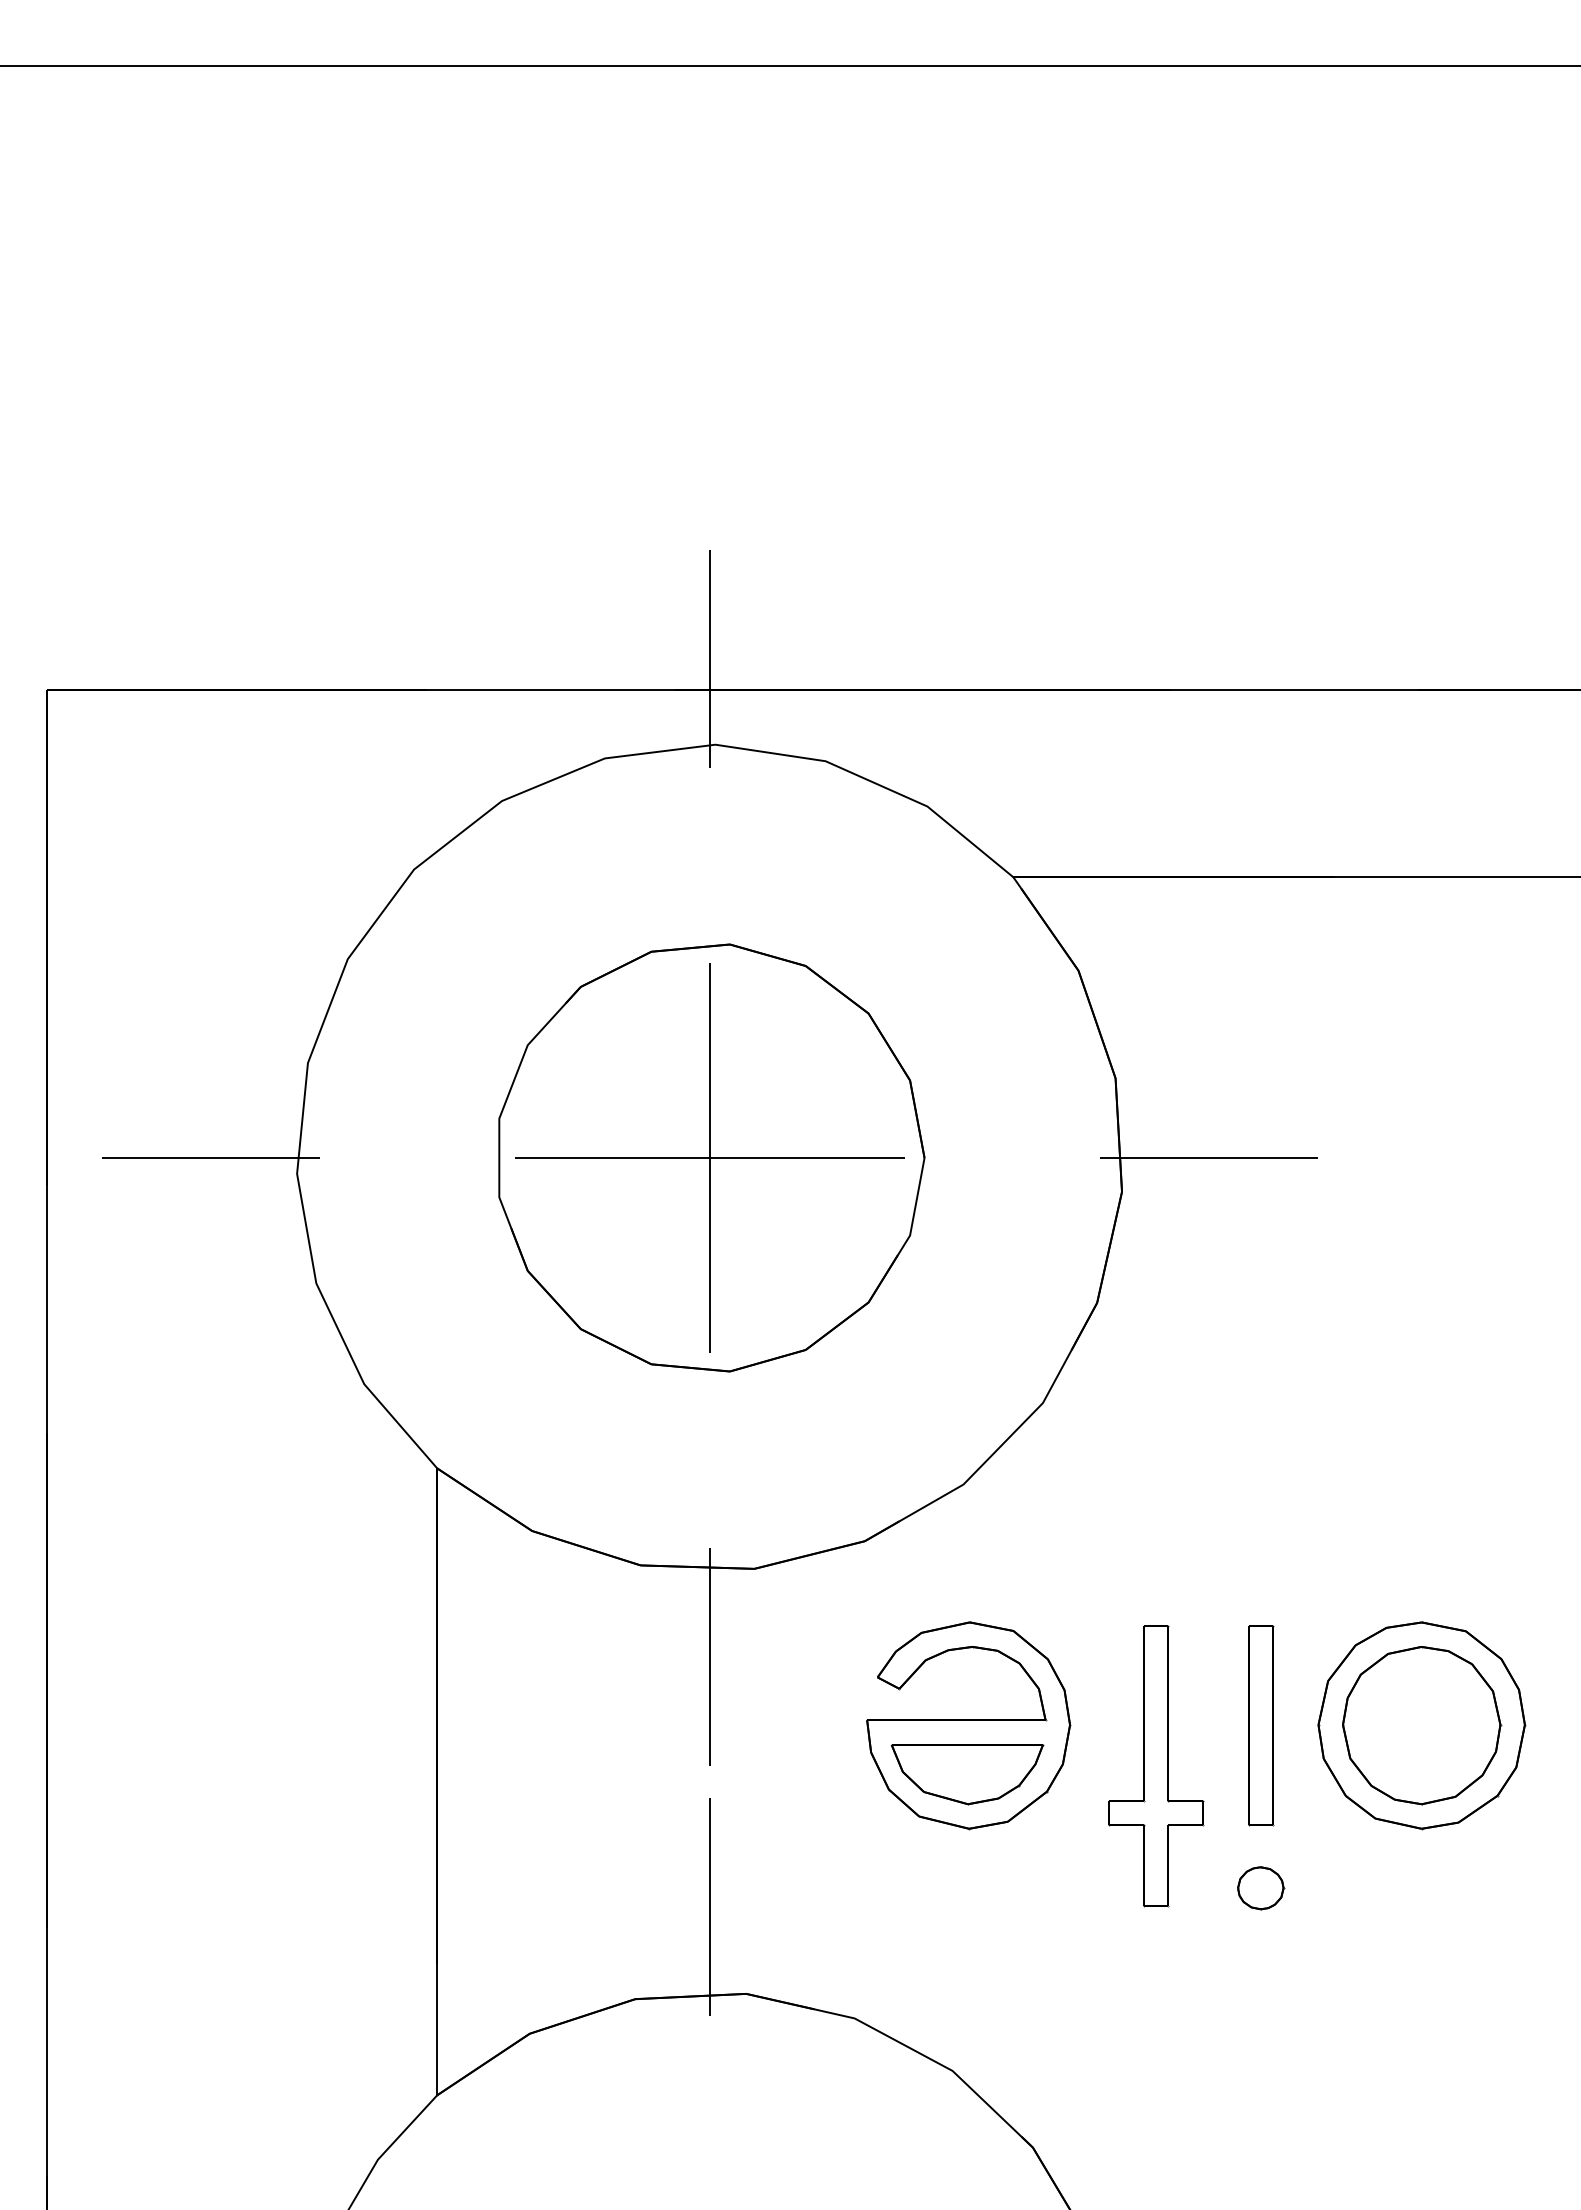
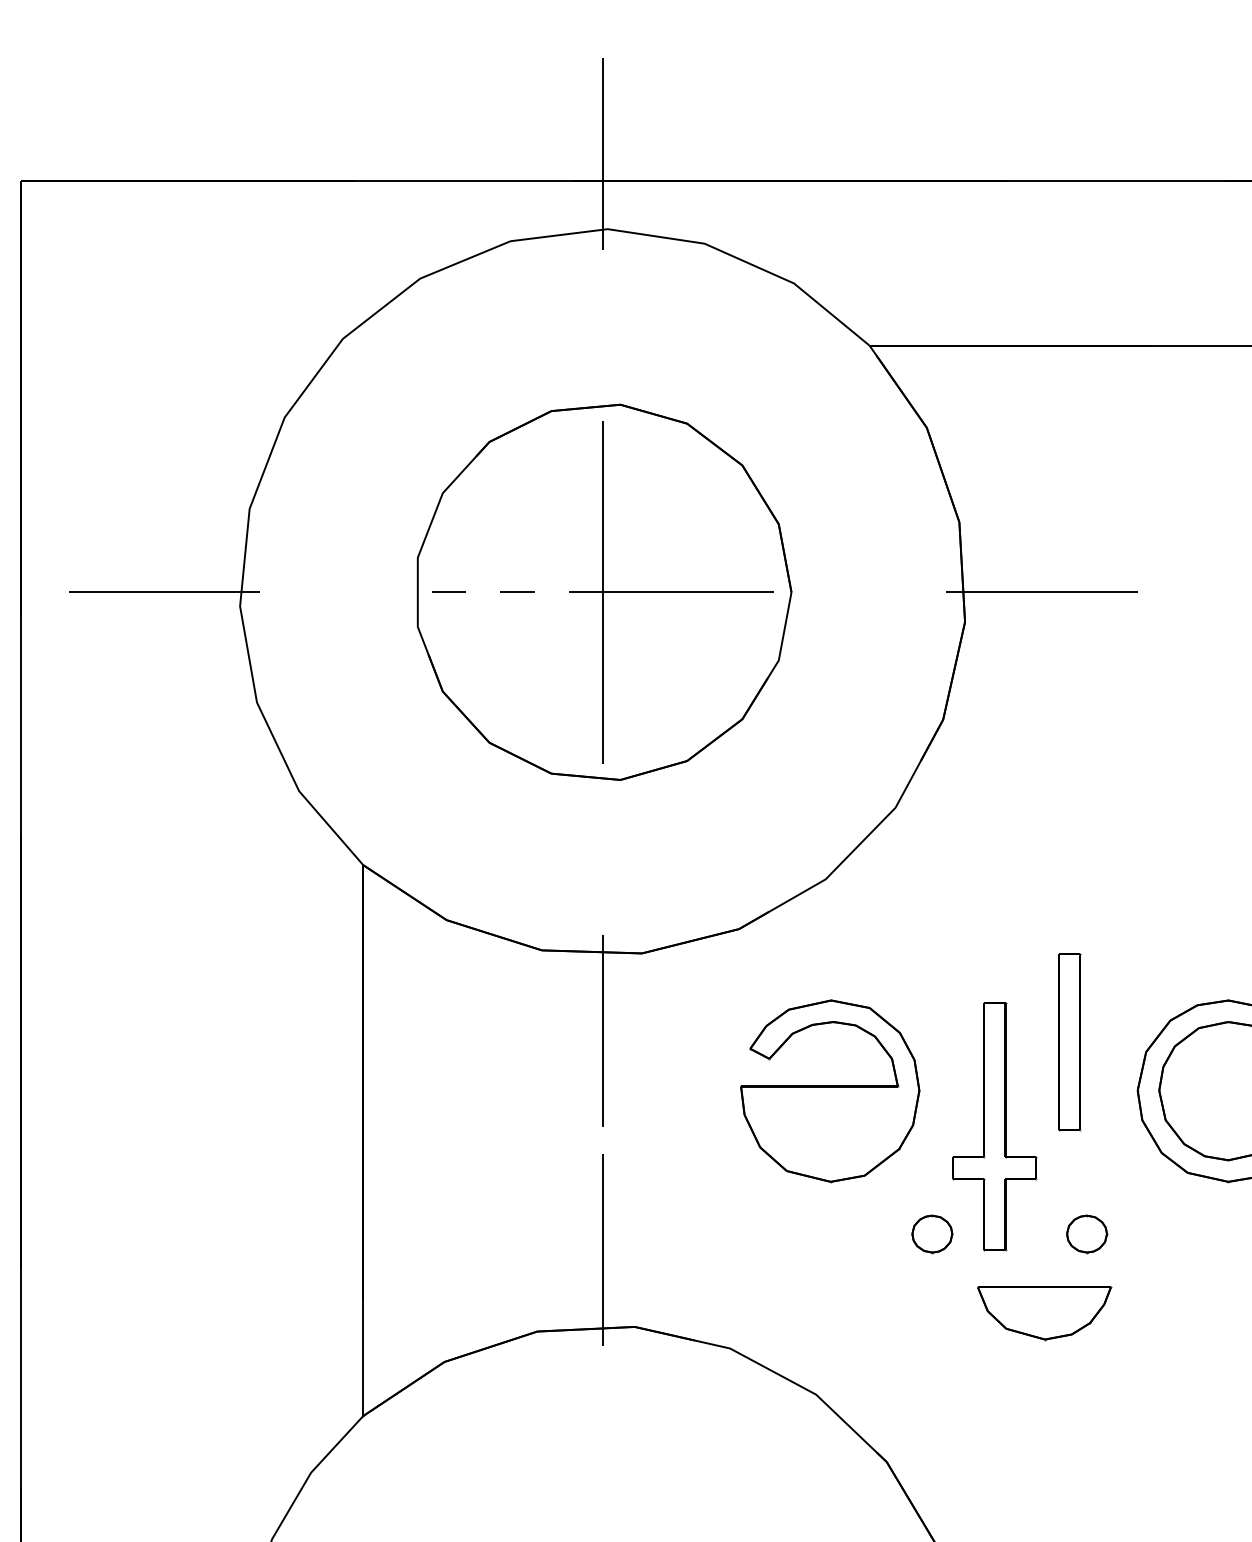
line: (612, 1157) -> (517, 591), solid -> dashed
part: (1261, 1725) -> (1070, 1041), moved
part: (967, 1774) -> (1044, 1313), moved
part: (1085, 1888) -> (932, 1234), added

